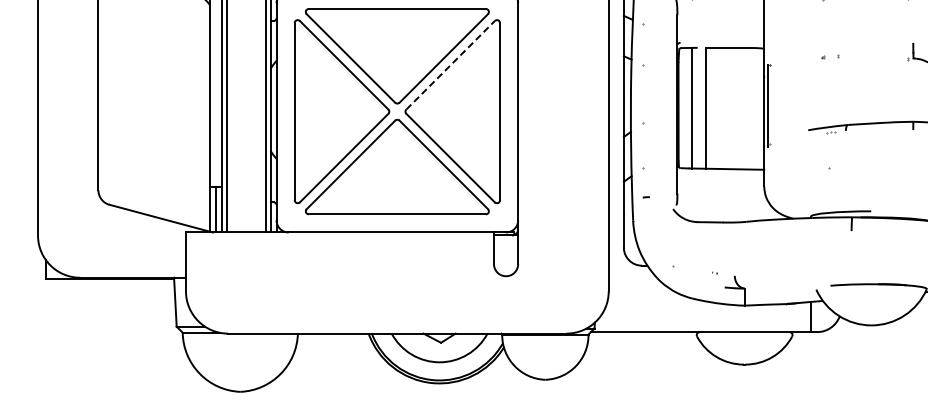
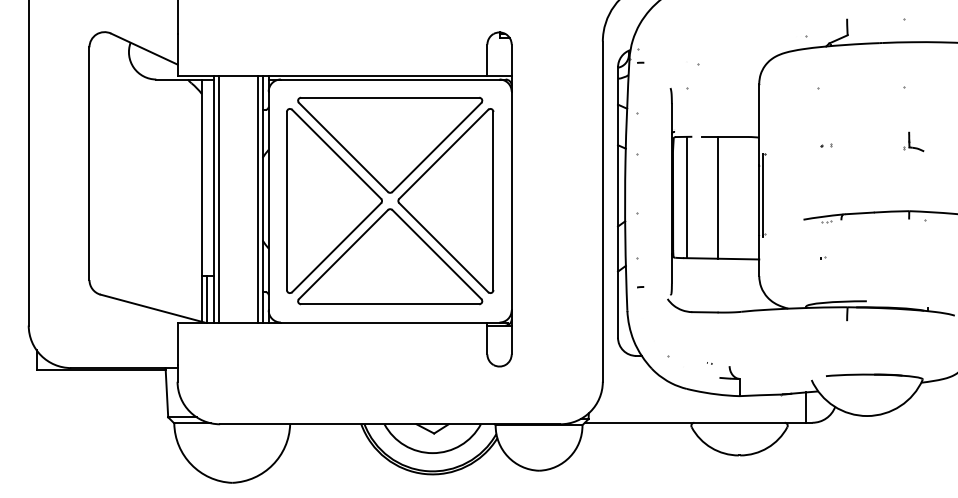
part: (831, 56) -> (826, 145), size x0.62
line: (450, 65) -> (443, 154), dashed -> solid
line: (705, 108) -> (718, 197), moved

